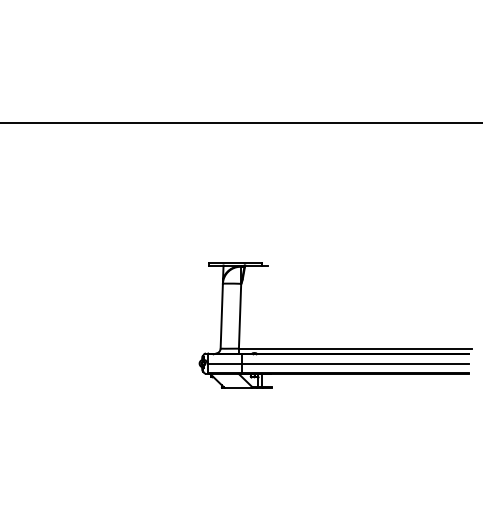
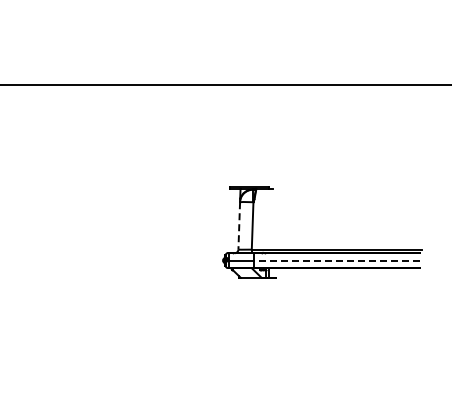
line: (222, 315) -> (239, 225), solid -> dashed
line: (354, 363) -> (336, 260), solid -> dashed

